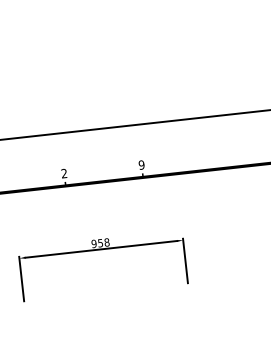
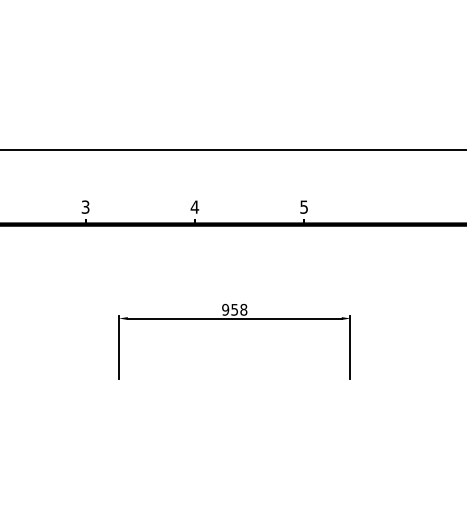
text: (141, 164) -> (304, 206), 9 -> 5
text: (64, 173) -> (194, 206), 2 -> 4

